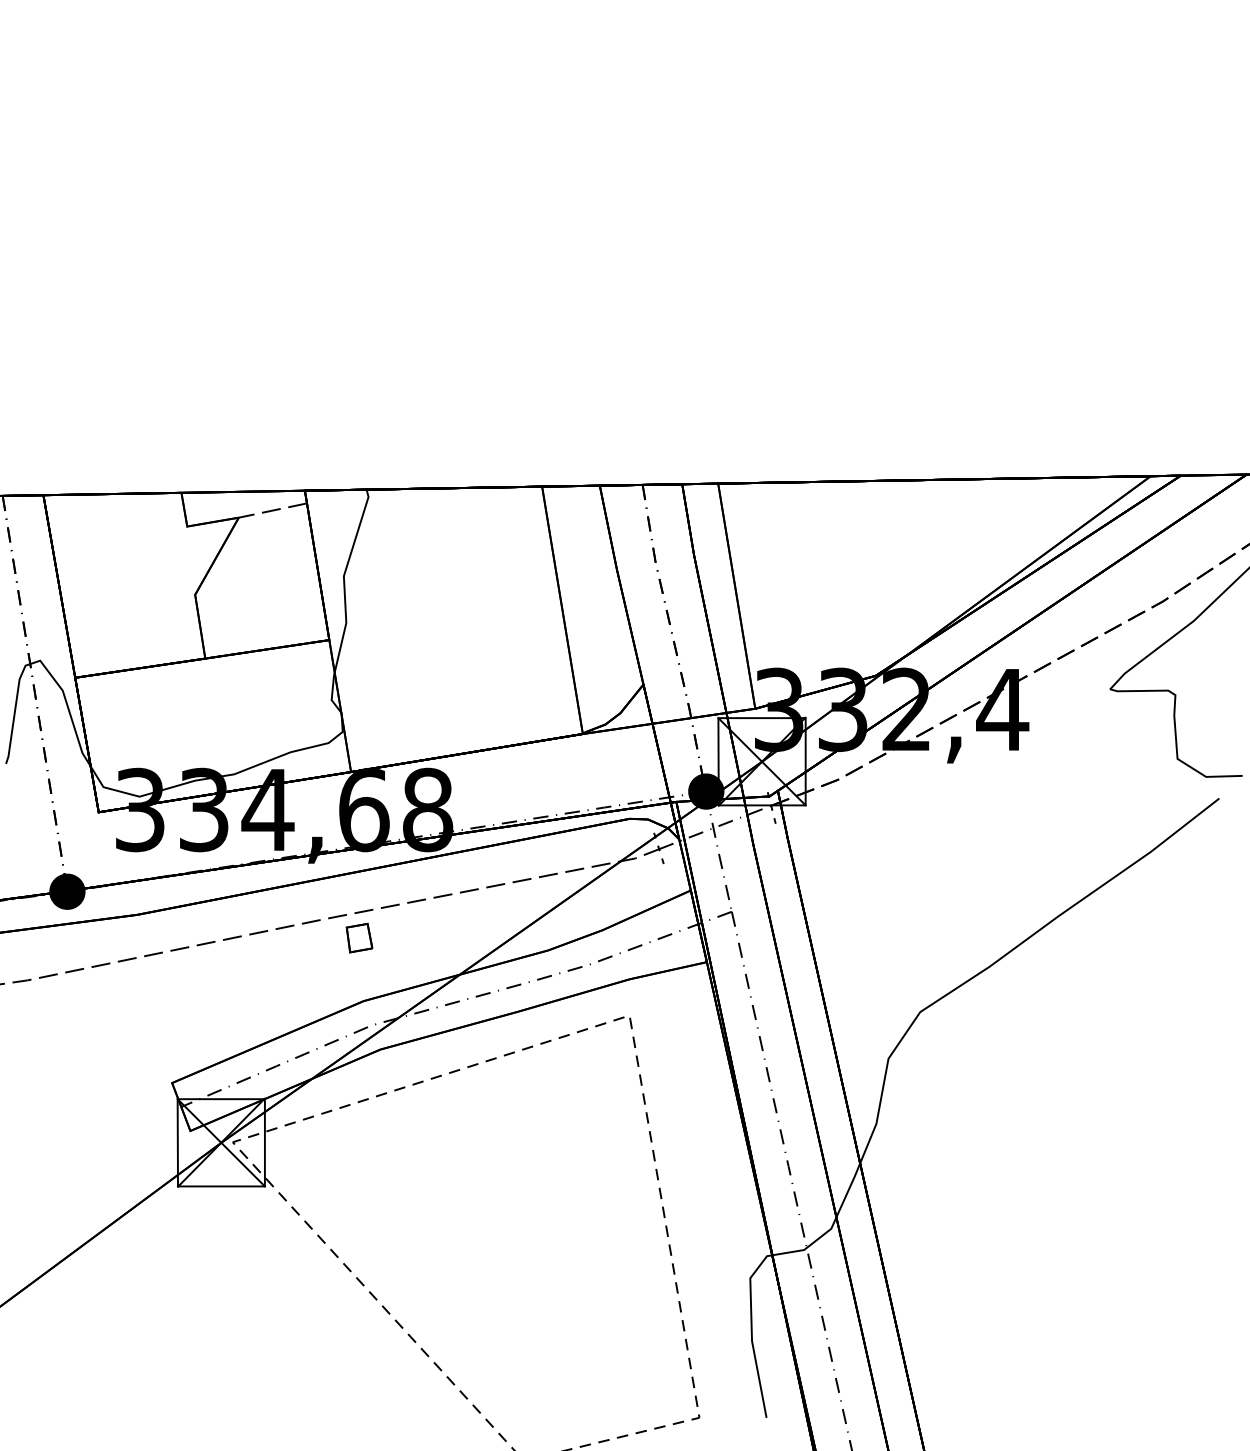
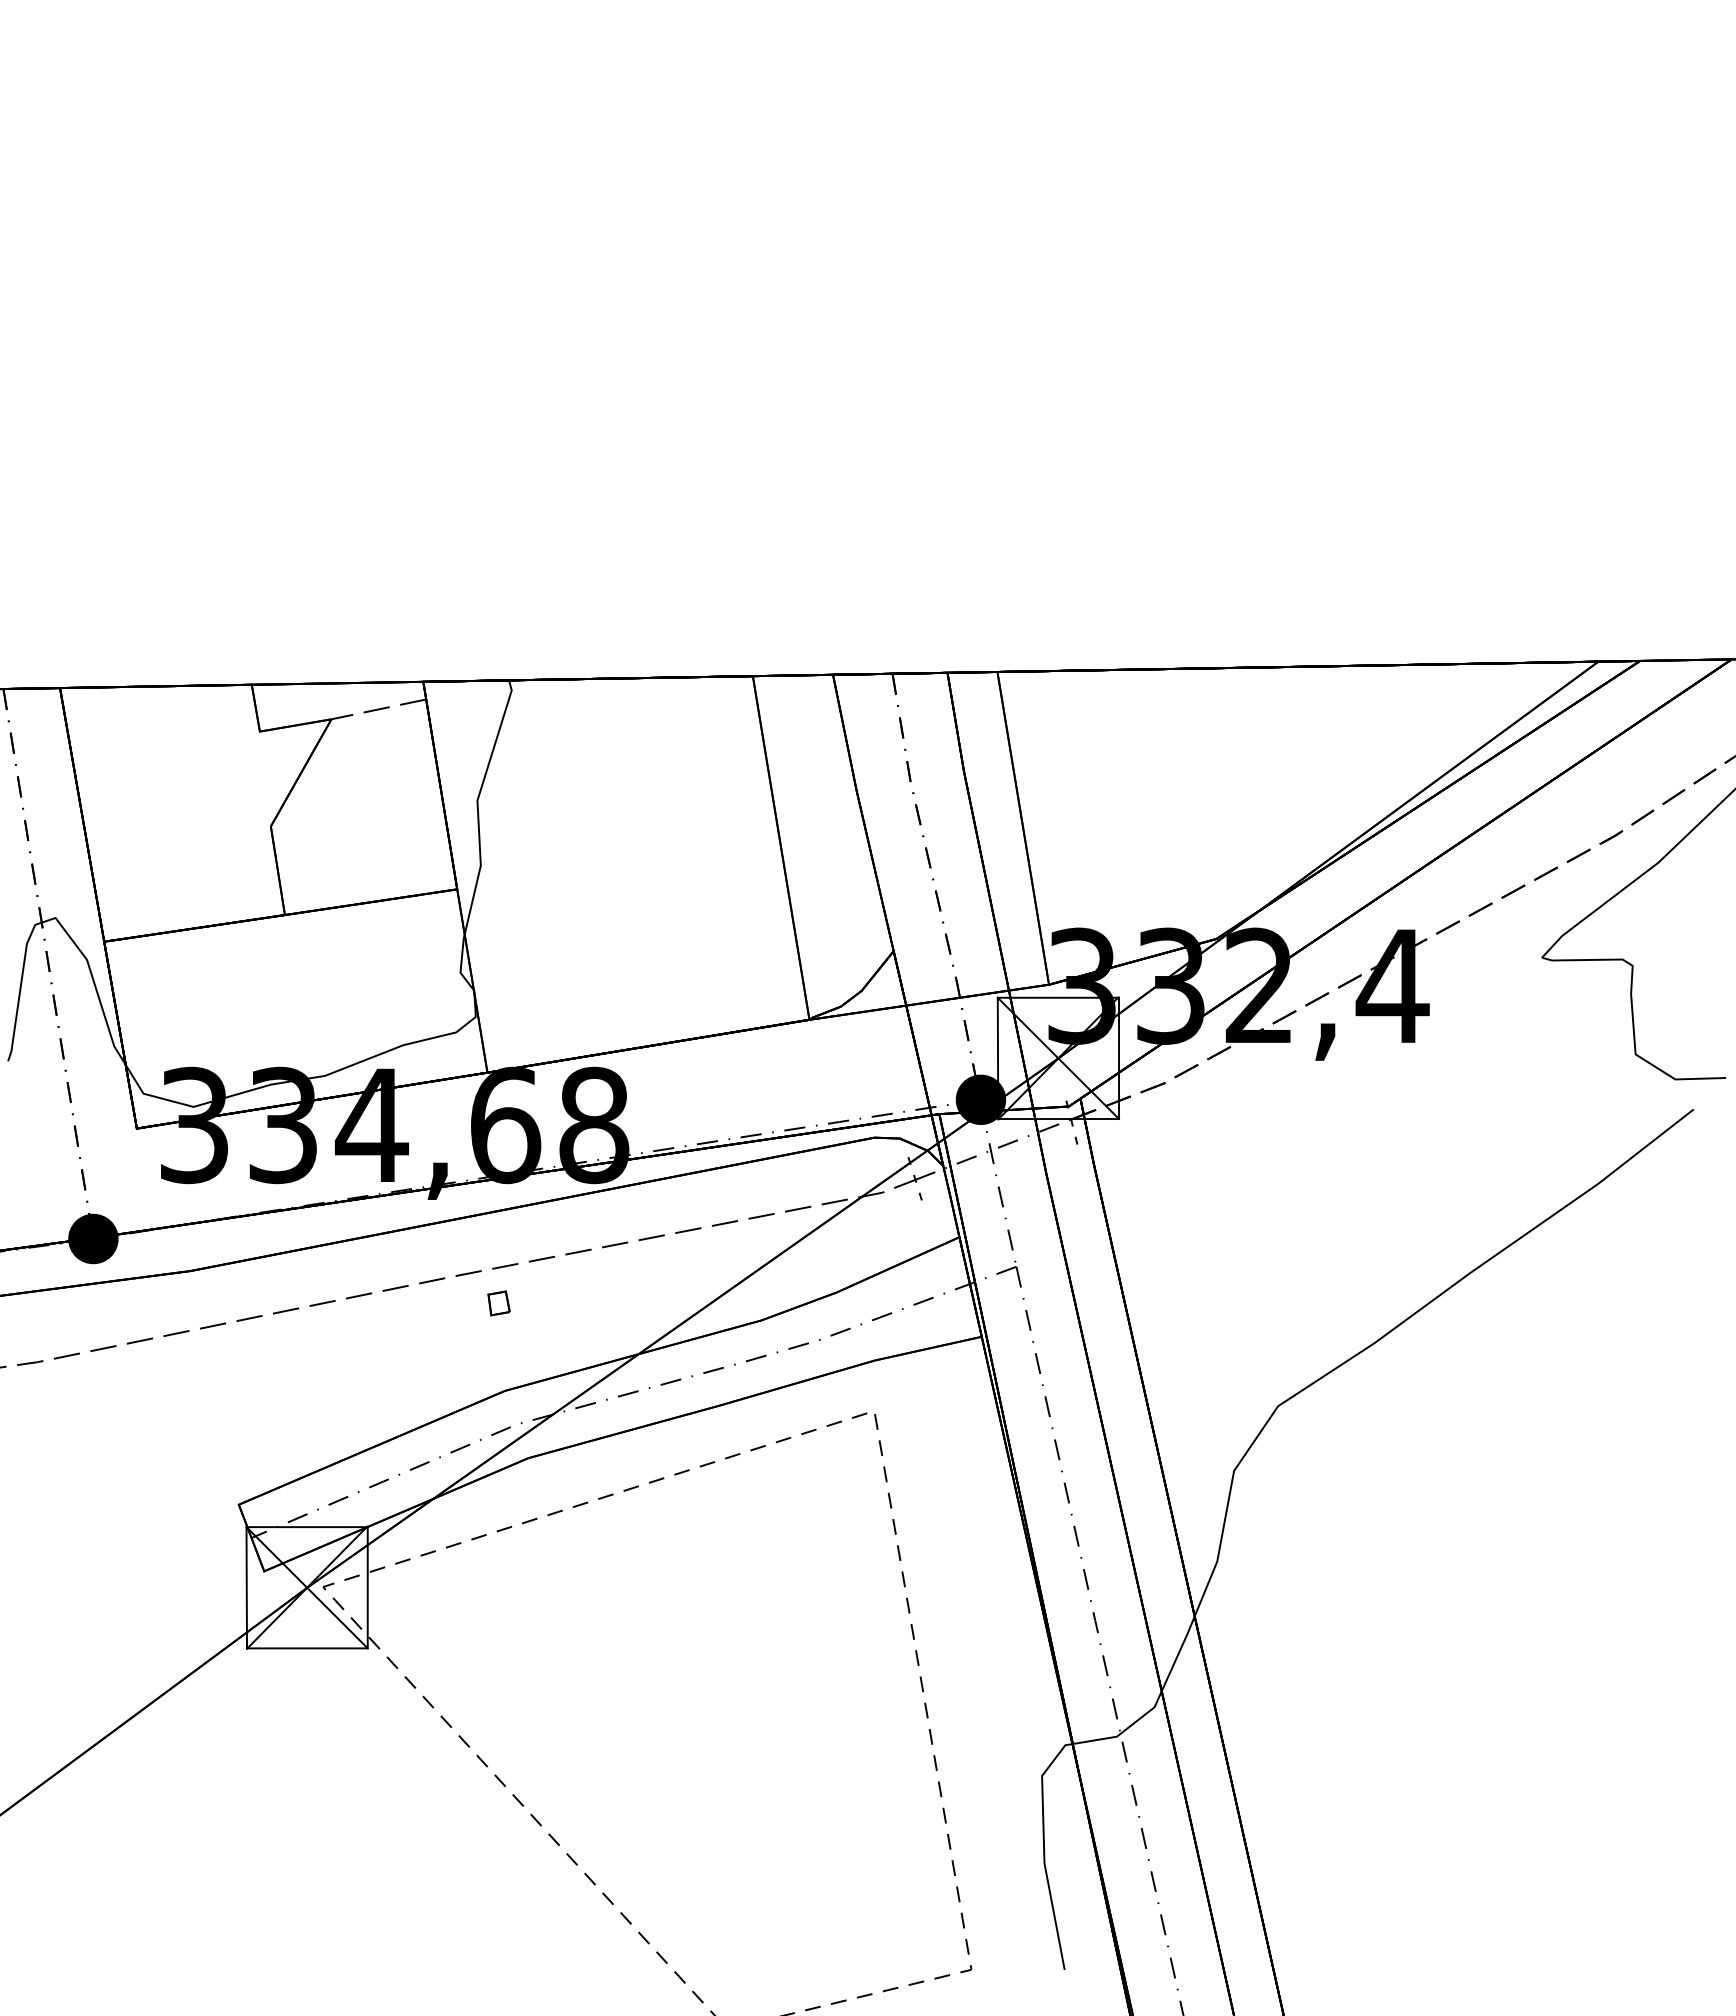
part: (359, 938) -> (498, 1303), size x0.6

